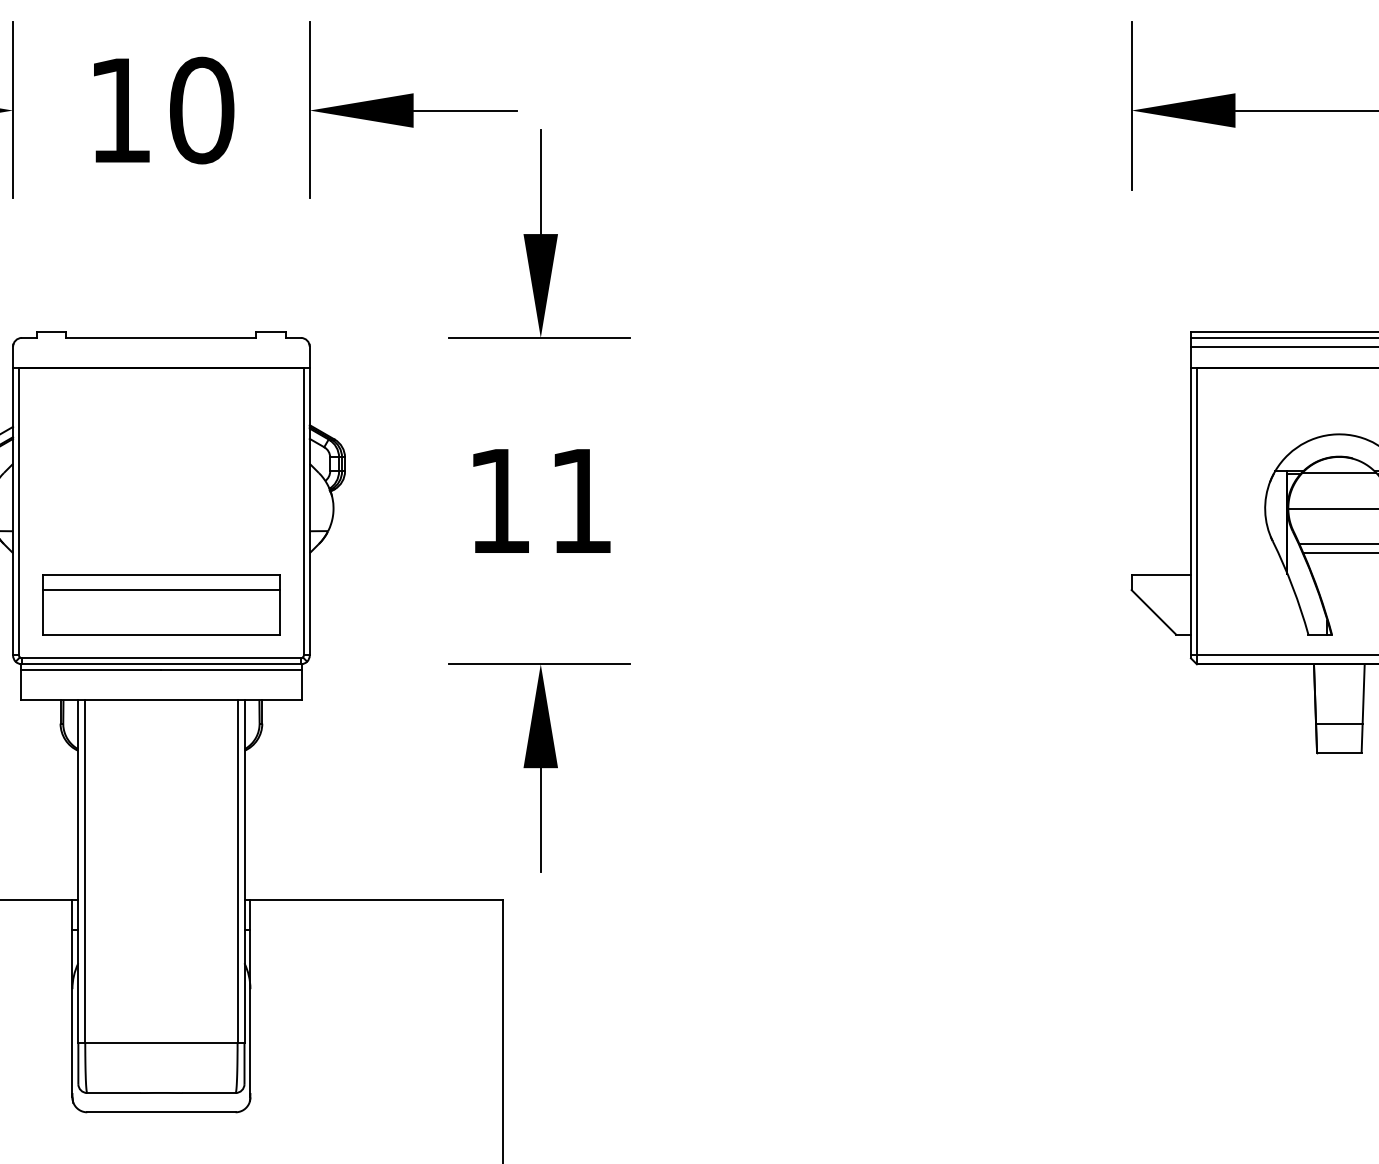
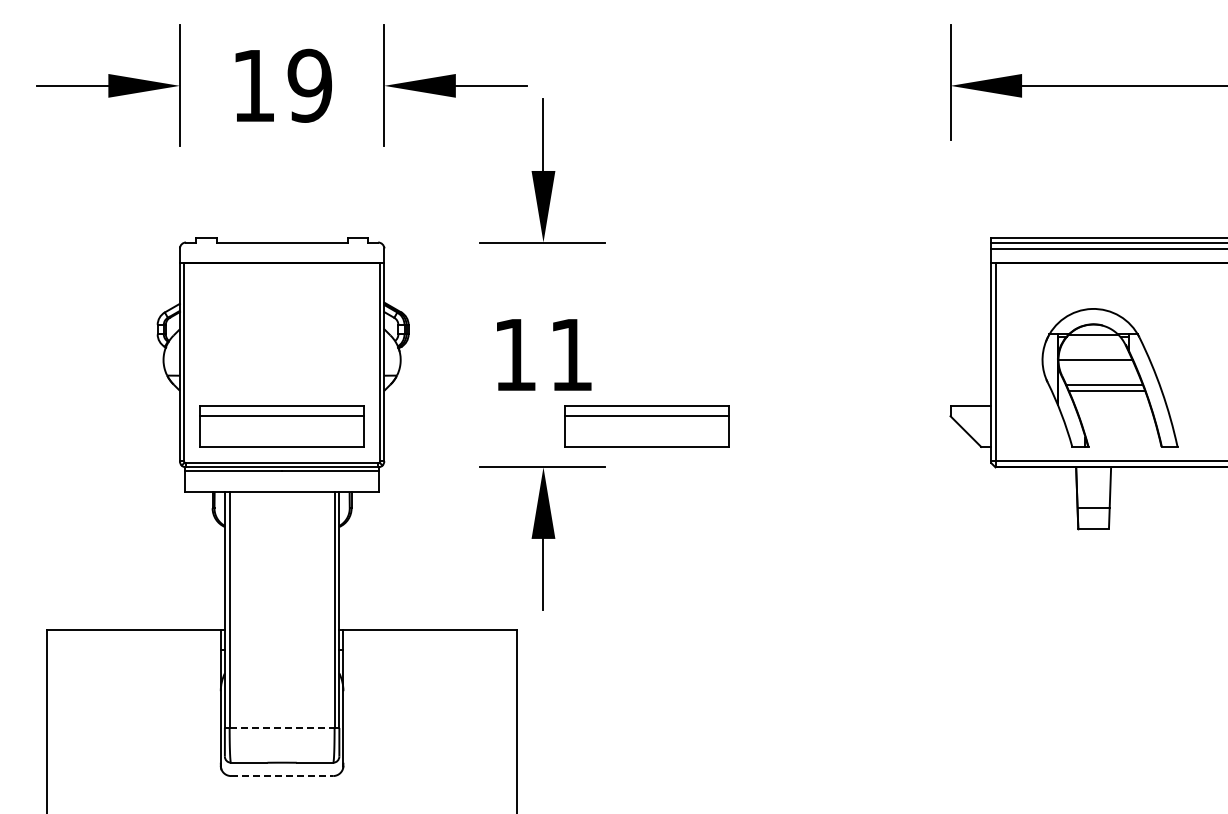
text: (201, 110) -> (309, 85), 10 -> 19
part: (690, 604) -> (646, 426), added
line: (161, 1041) -> (282, 727), solid -> dashed
line: (161, 1113) -> (282, 776), solid -> dashed

